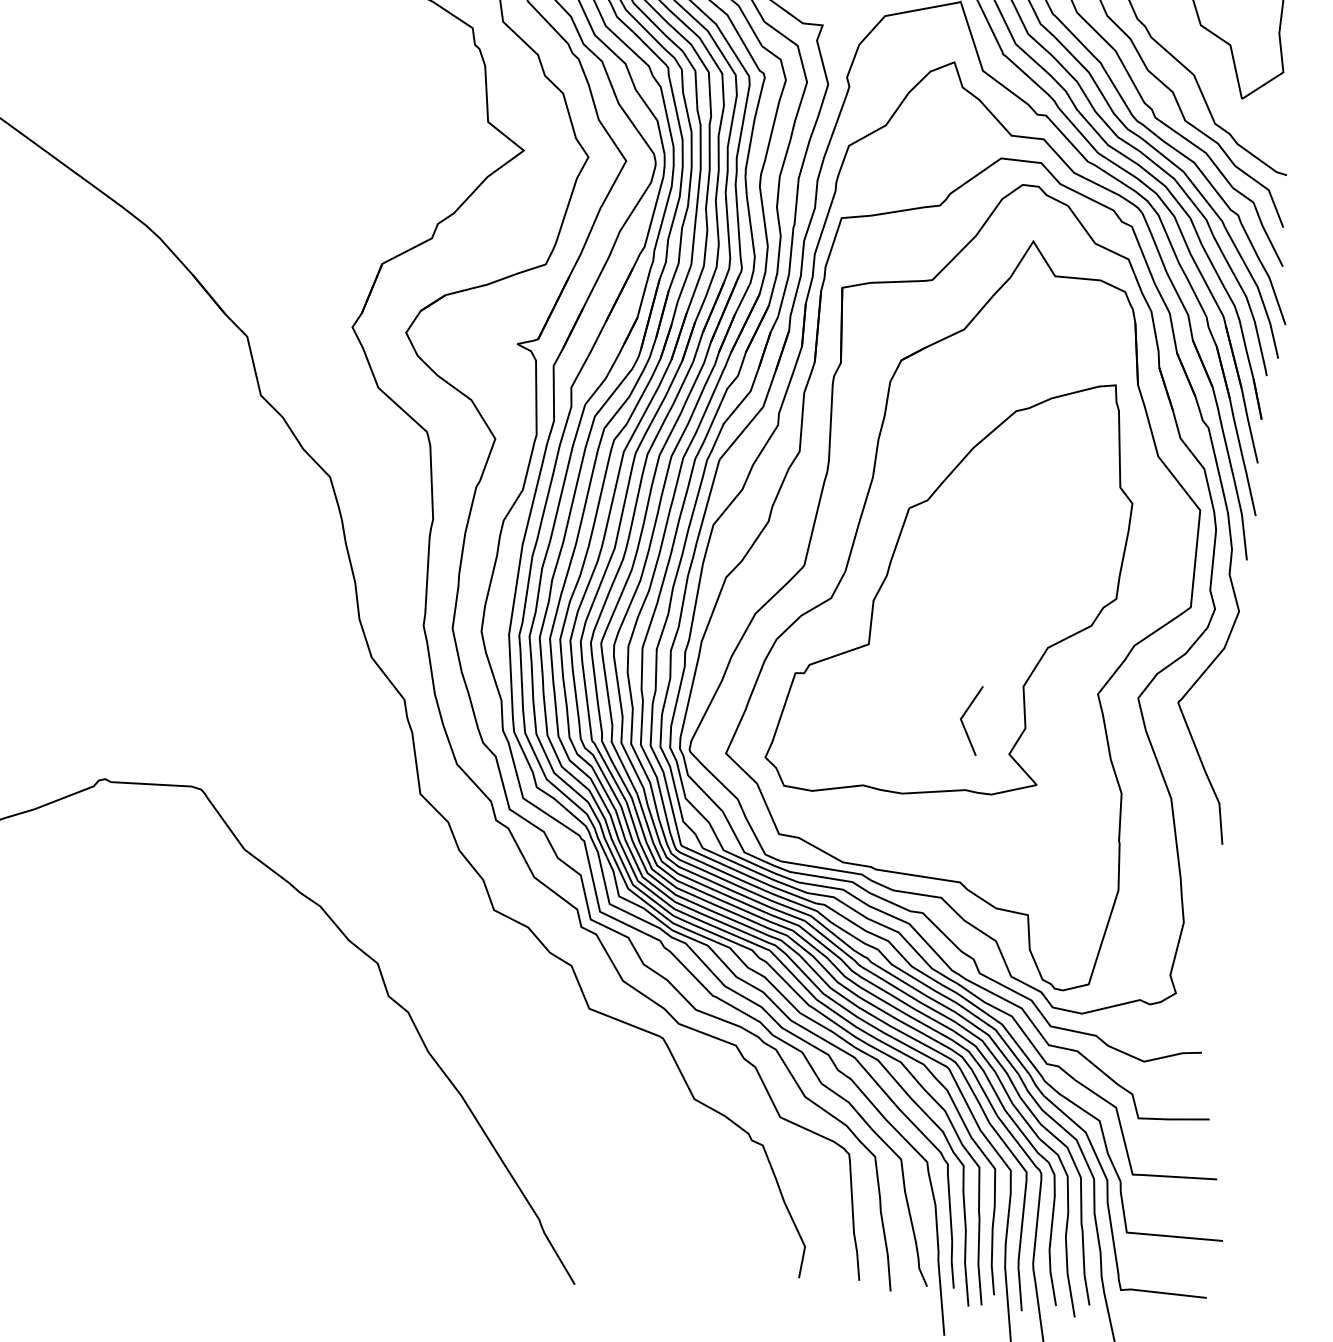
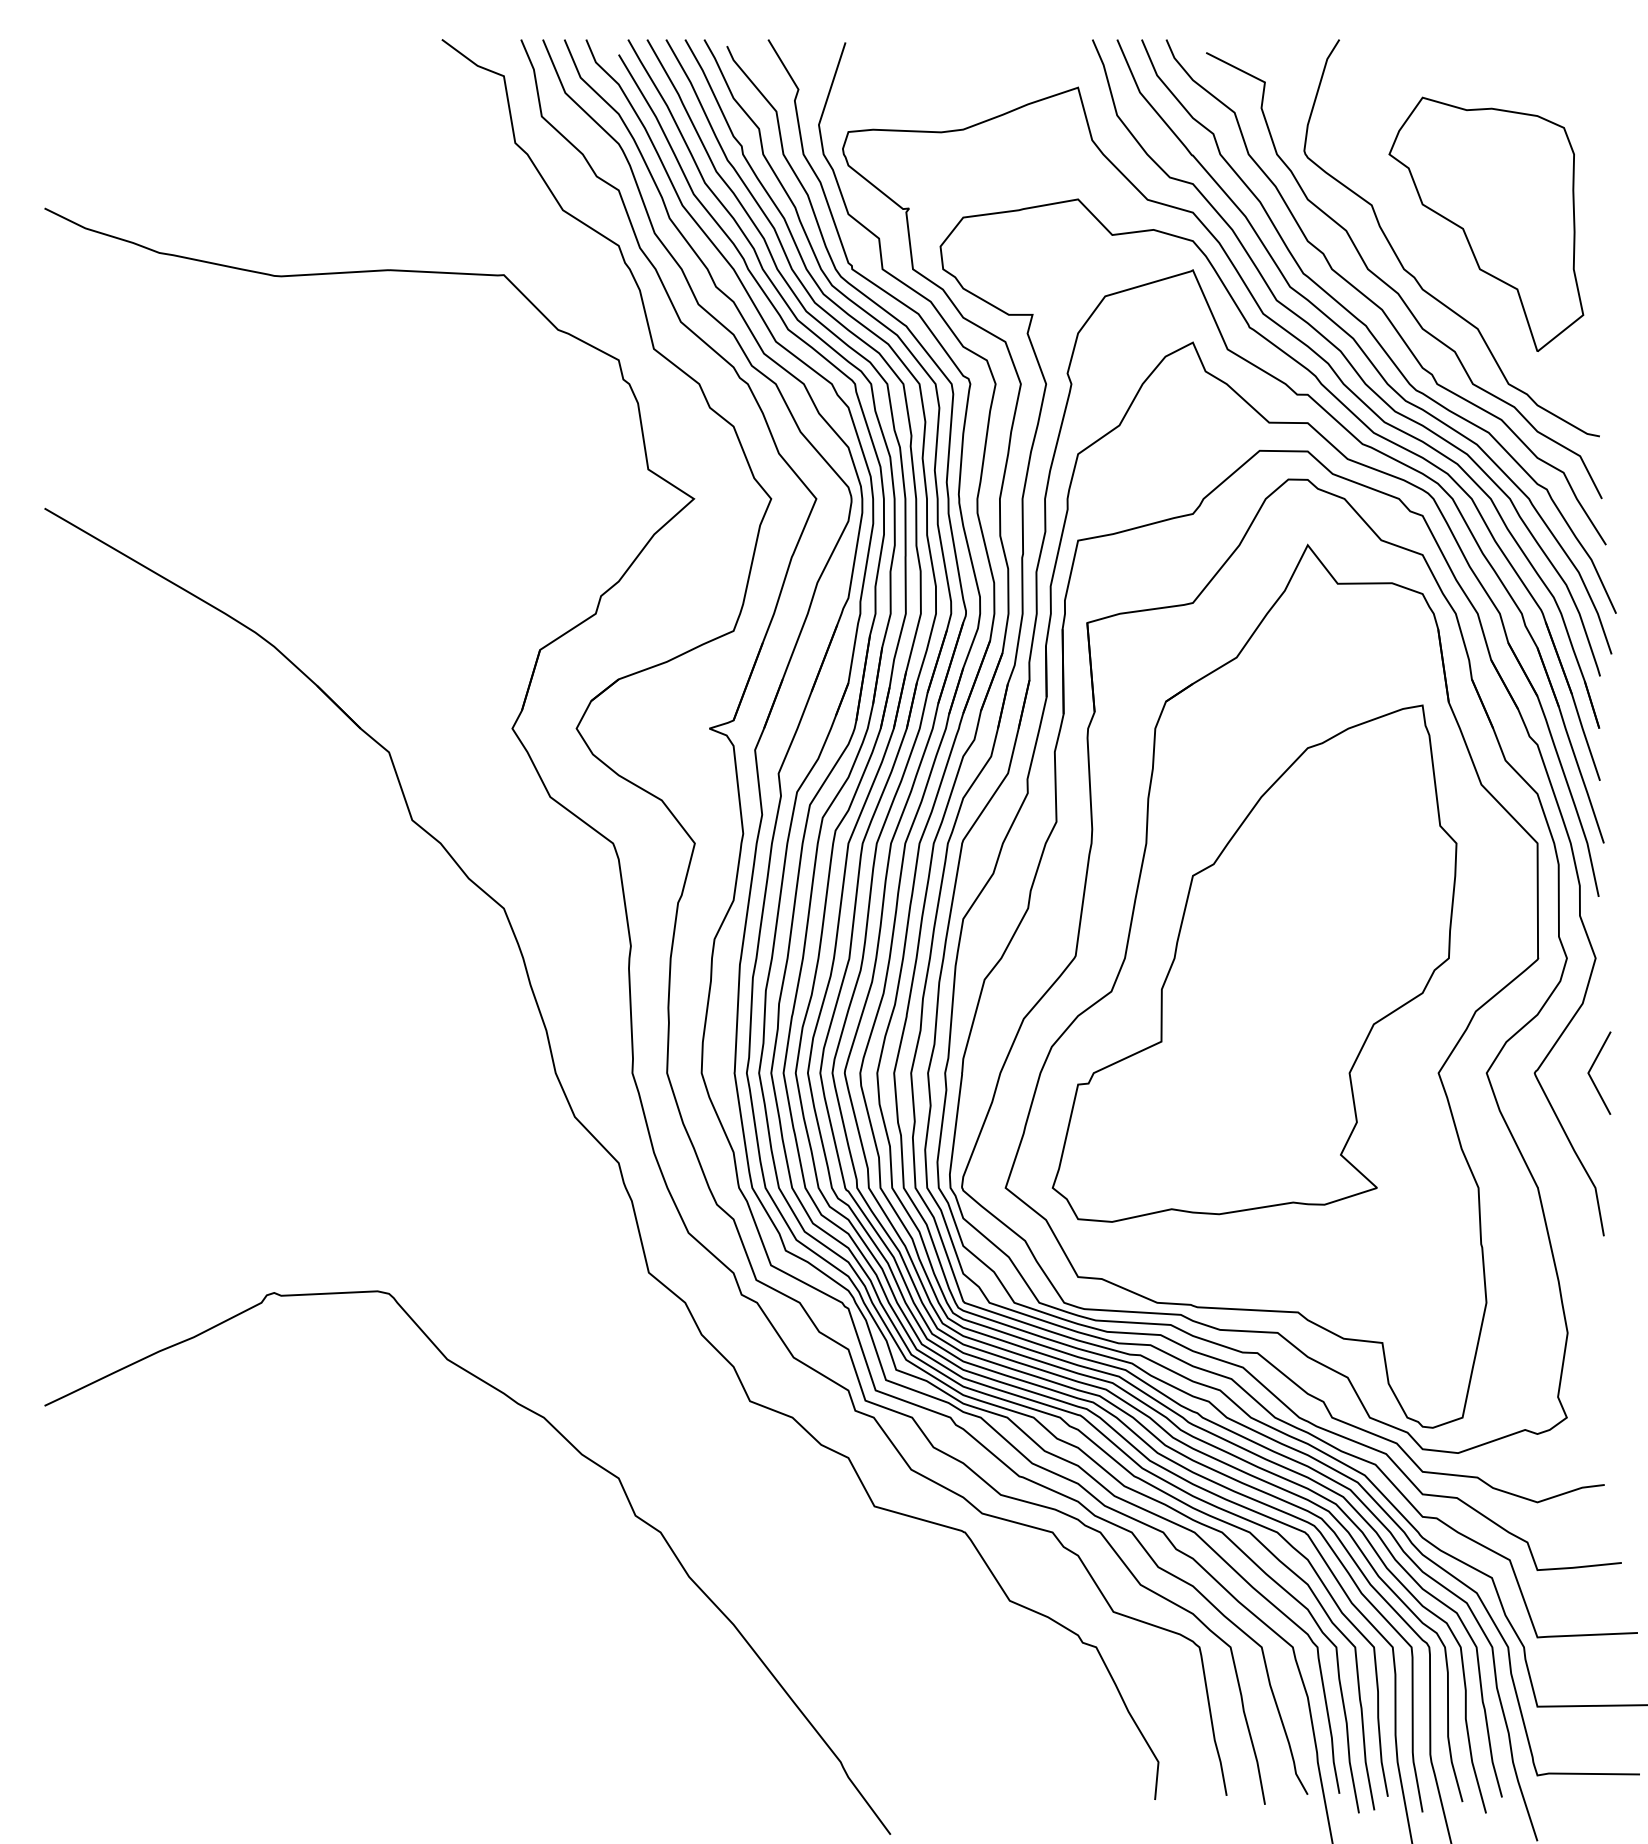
line: (963, 716) -> (1591, 1069), moved

